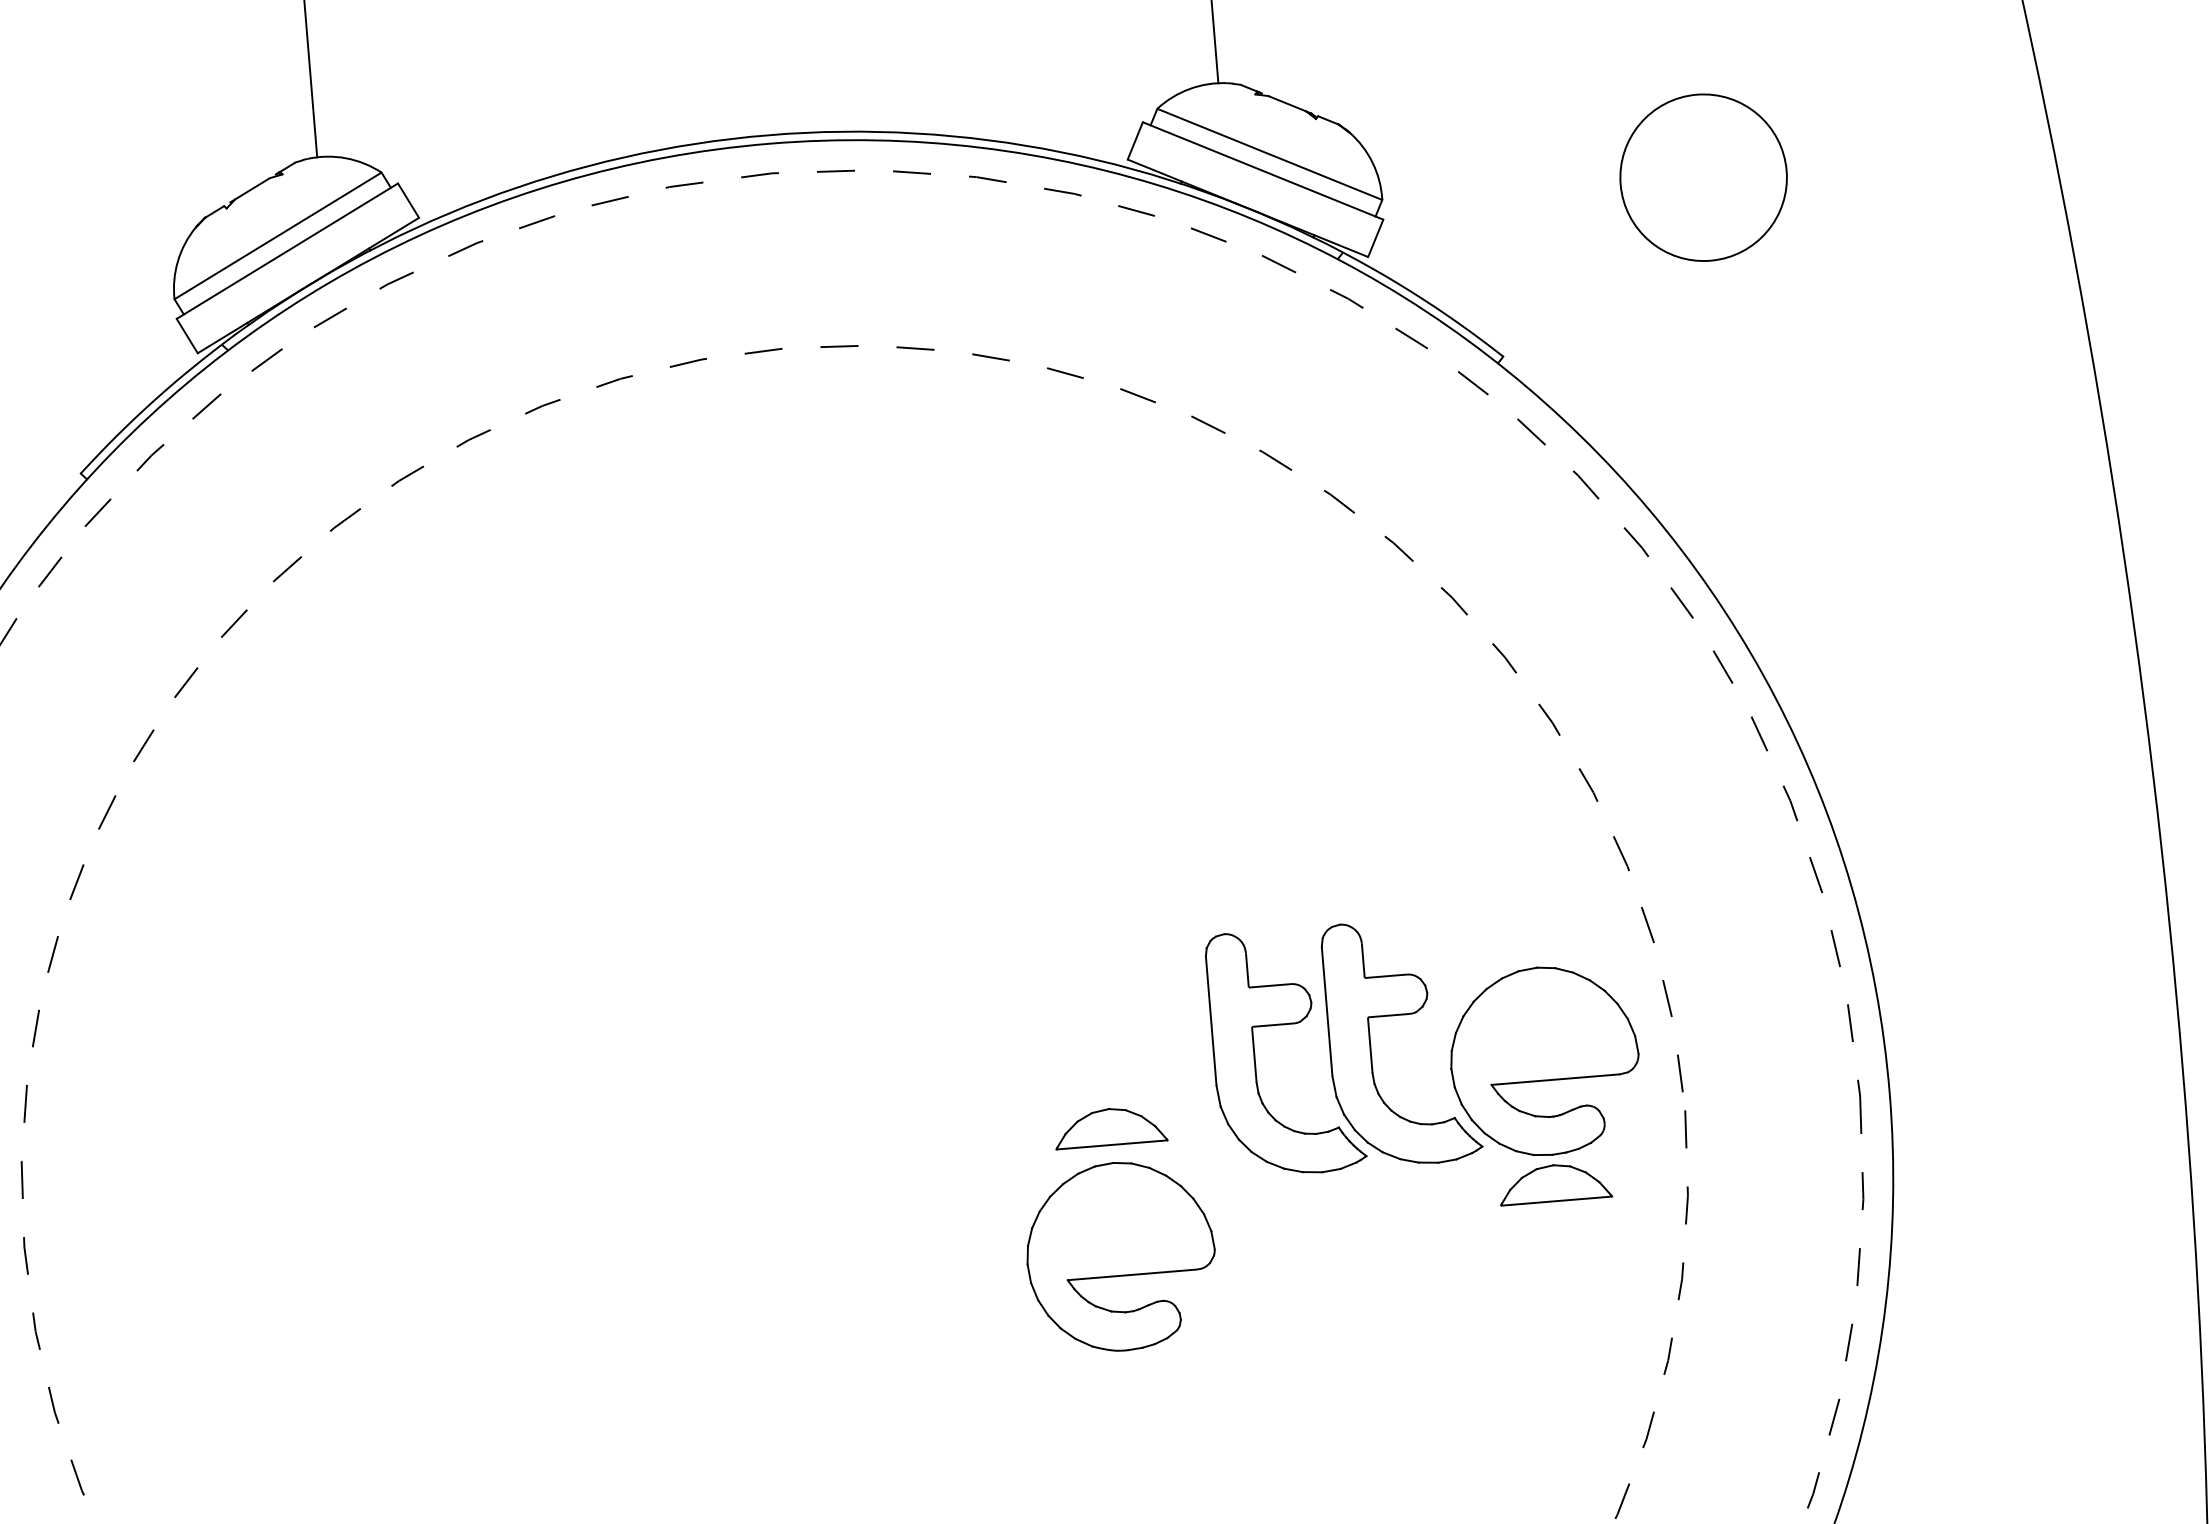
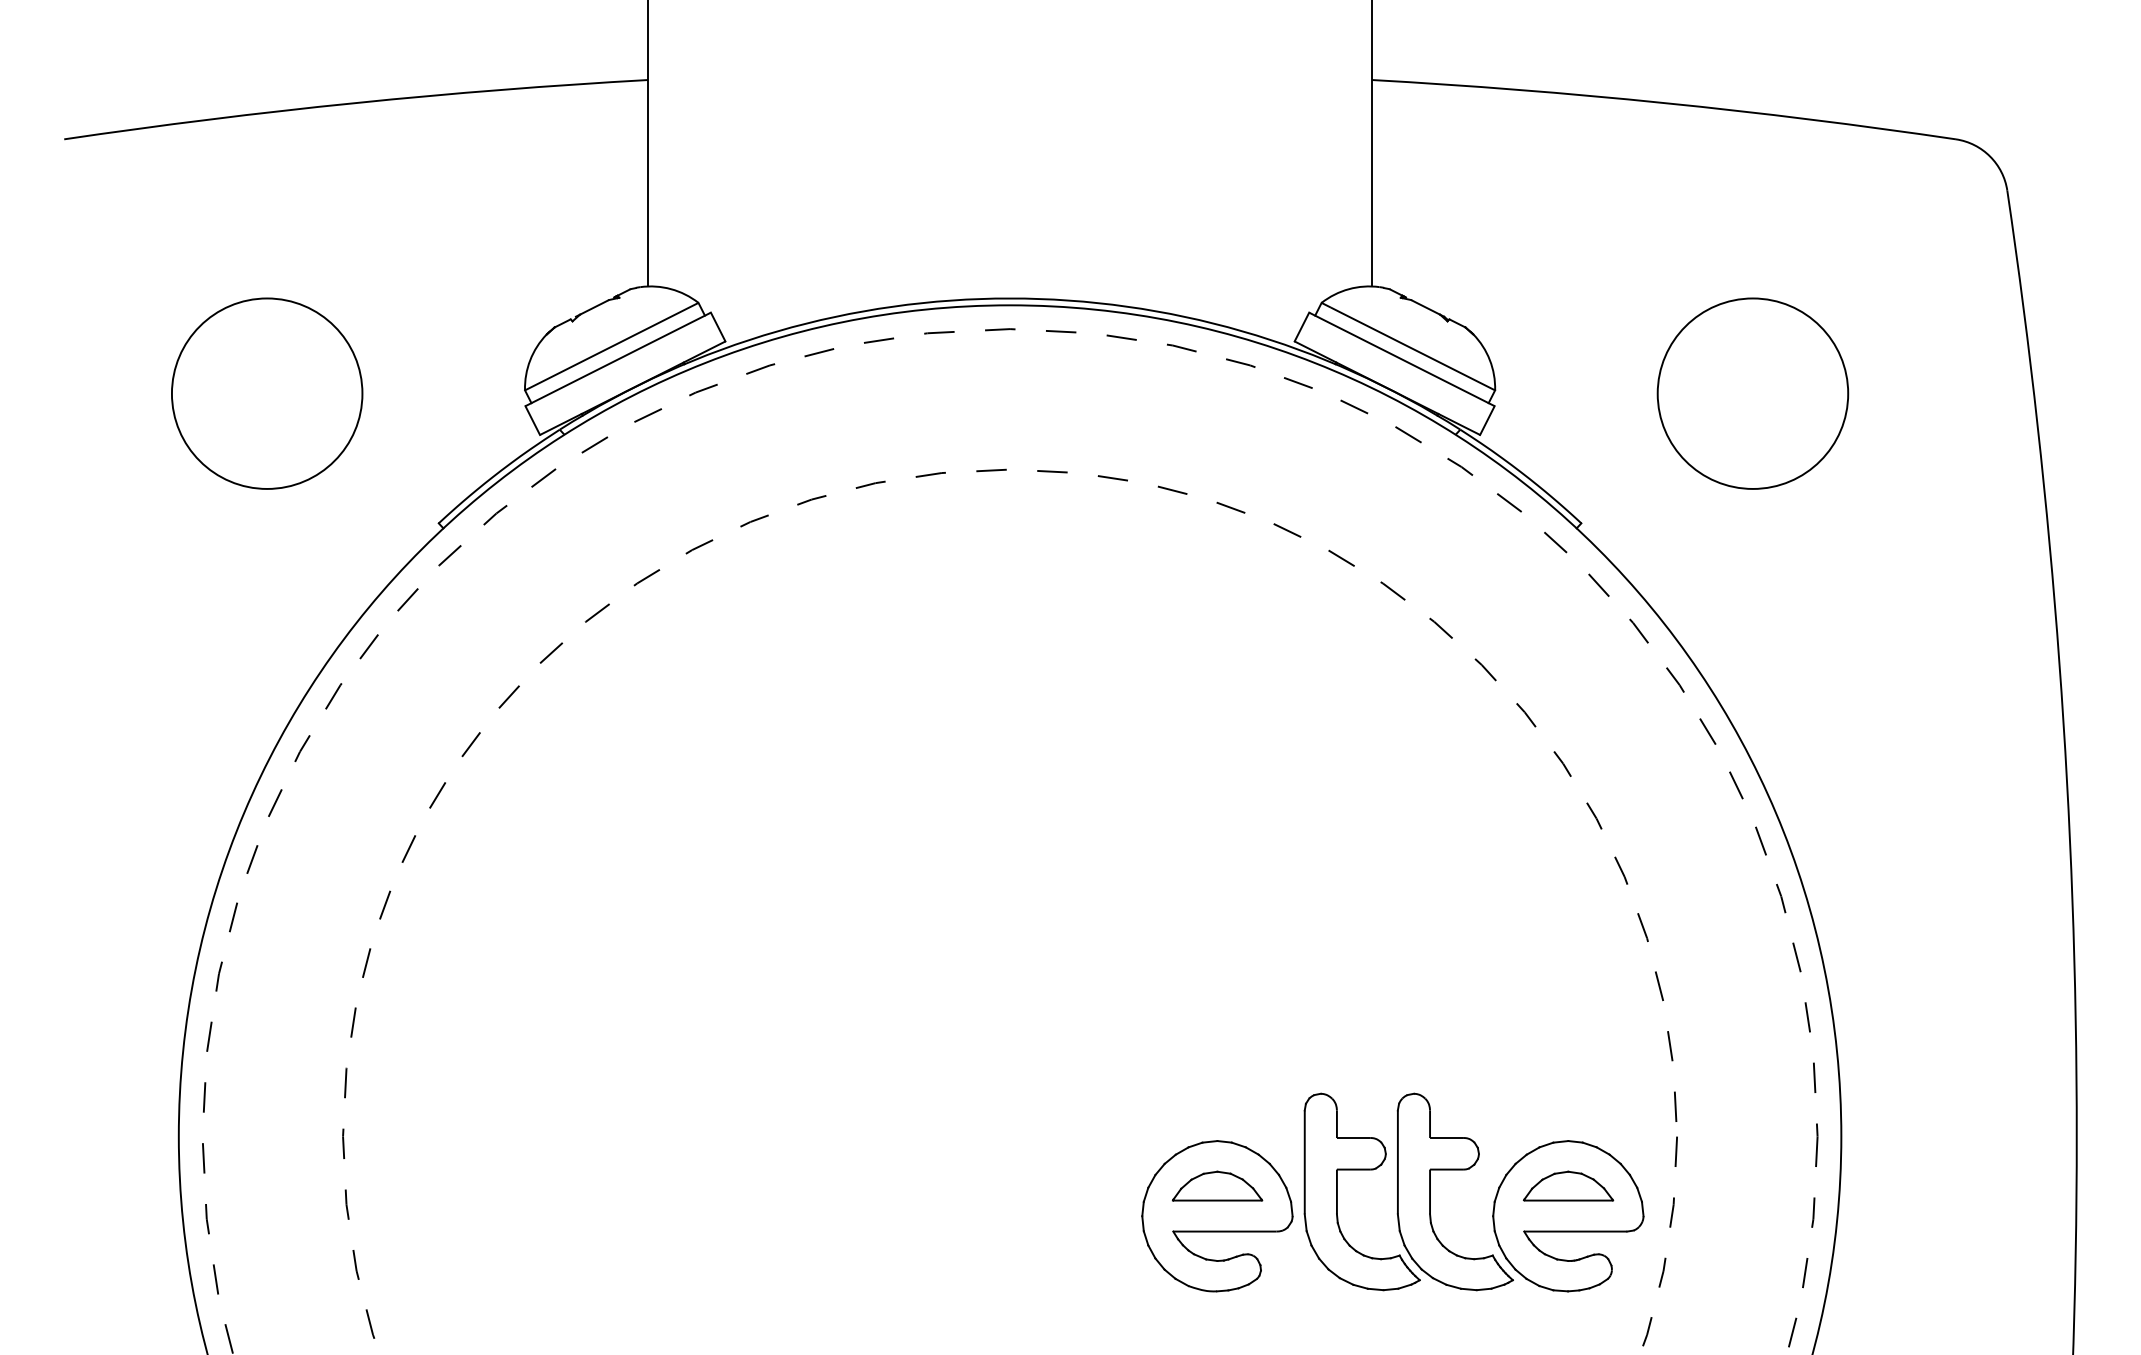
circle: (1703, 177) -> (1752, 393), size x1.43
part: (1451, 1046) -> (1494, 1198), moved
part: (1110, 1126) -> (1217, 1185), moved

